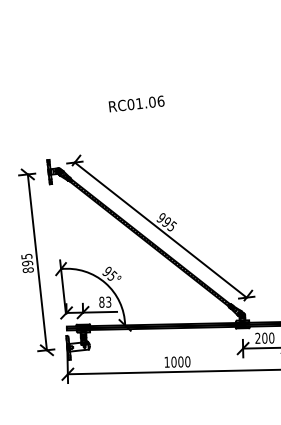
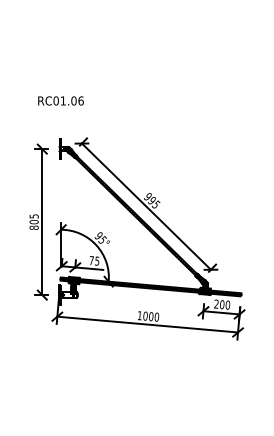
text: (136, 103) -> (60, 100), moved
text: (28, 263) -> (34, 222), 895 -> 805
text: (105, 301) -> (94, 260), 83 -> 75

